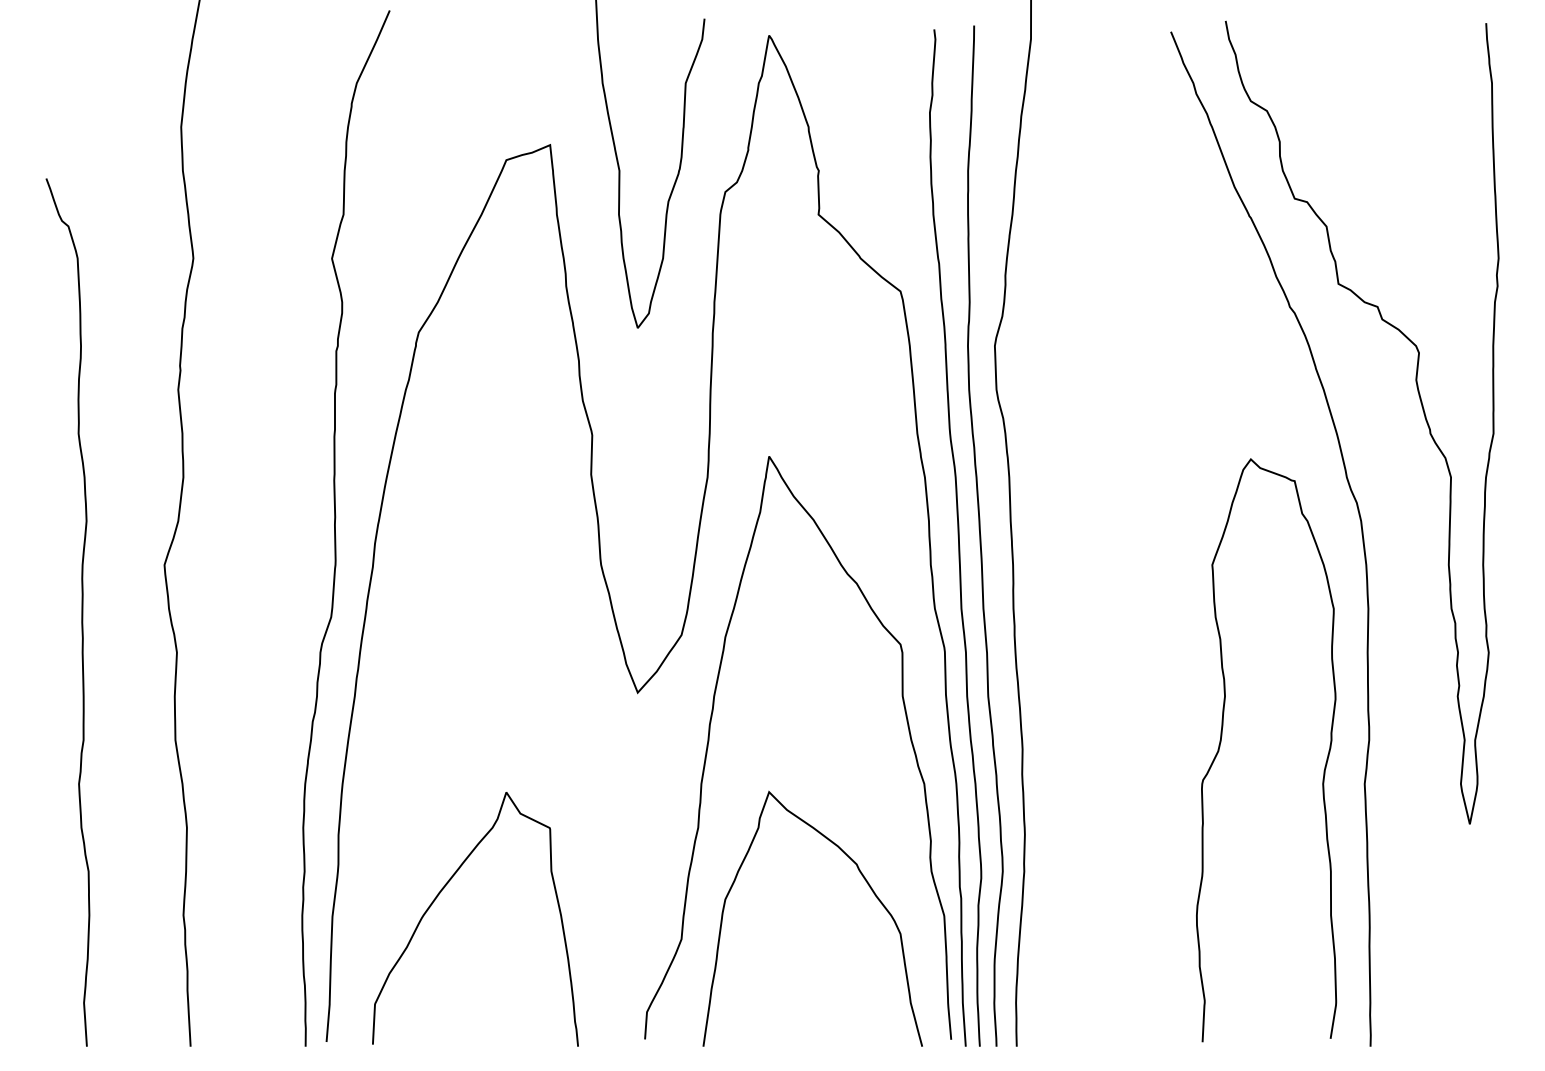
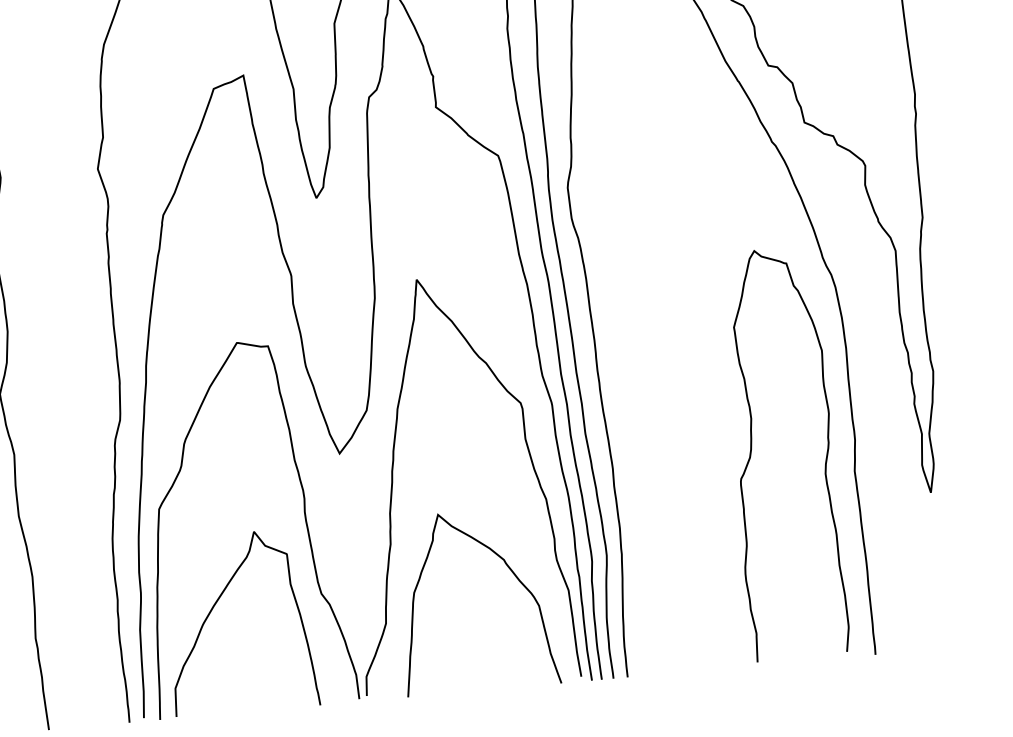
curve: (580, 784) -> (305, 521), added

